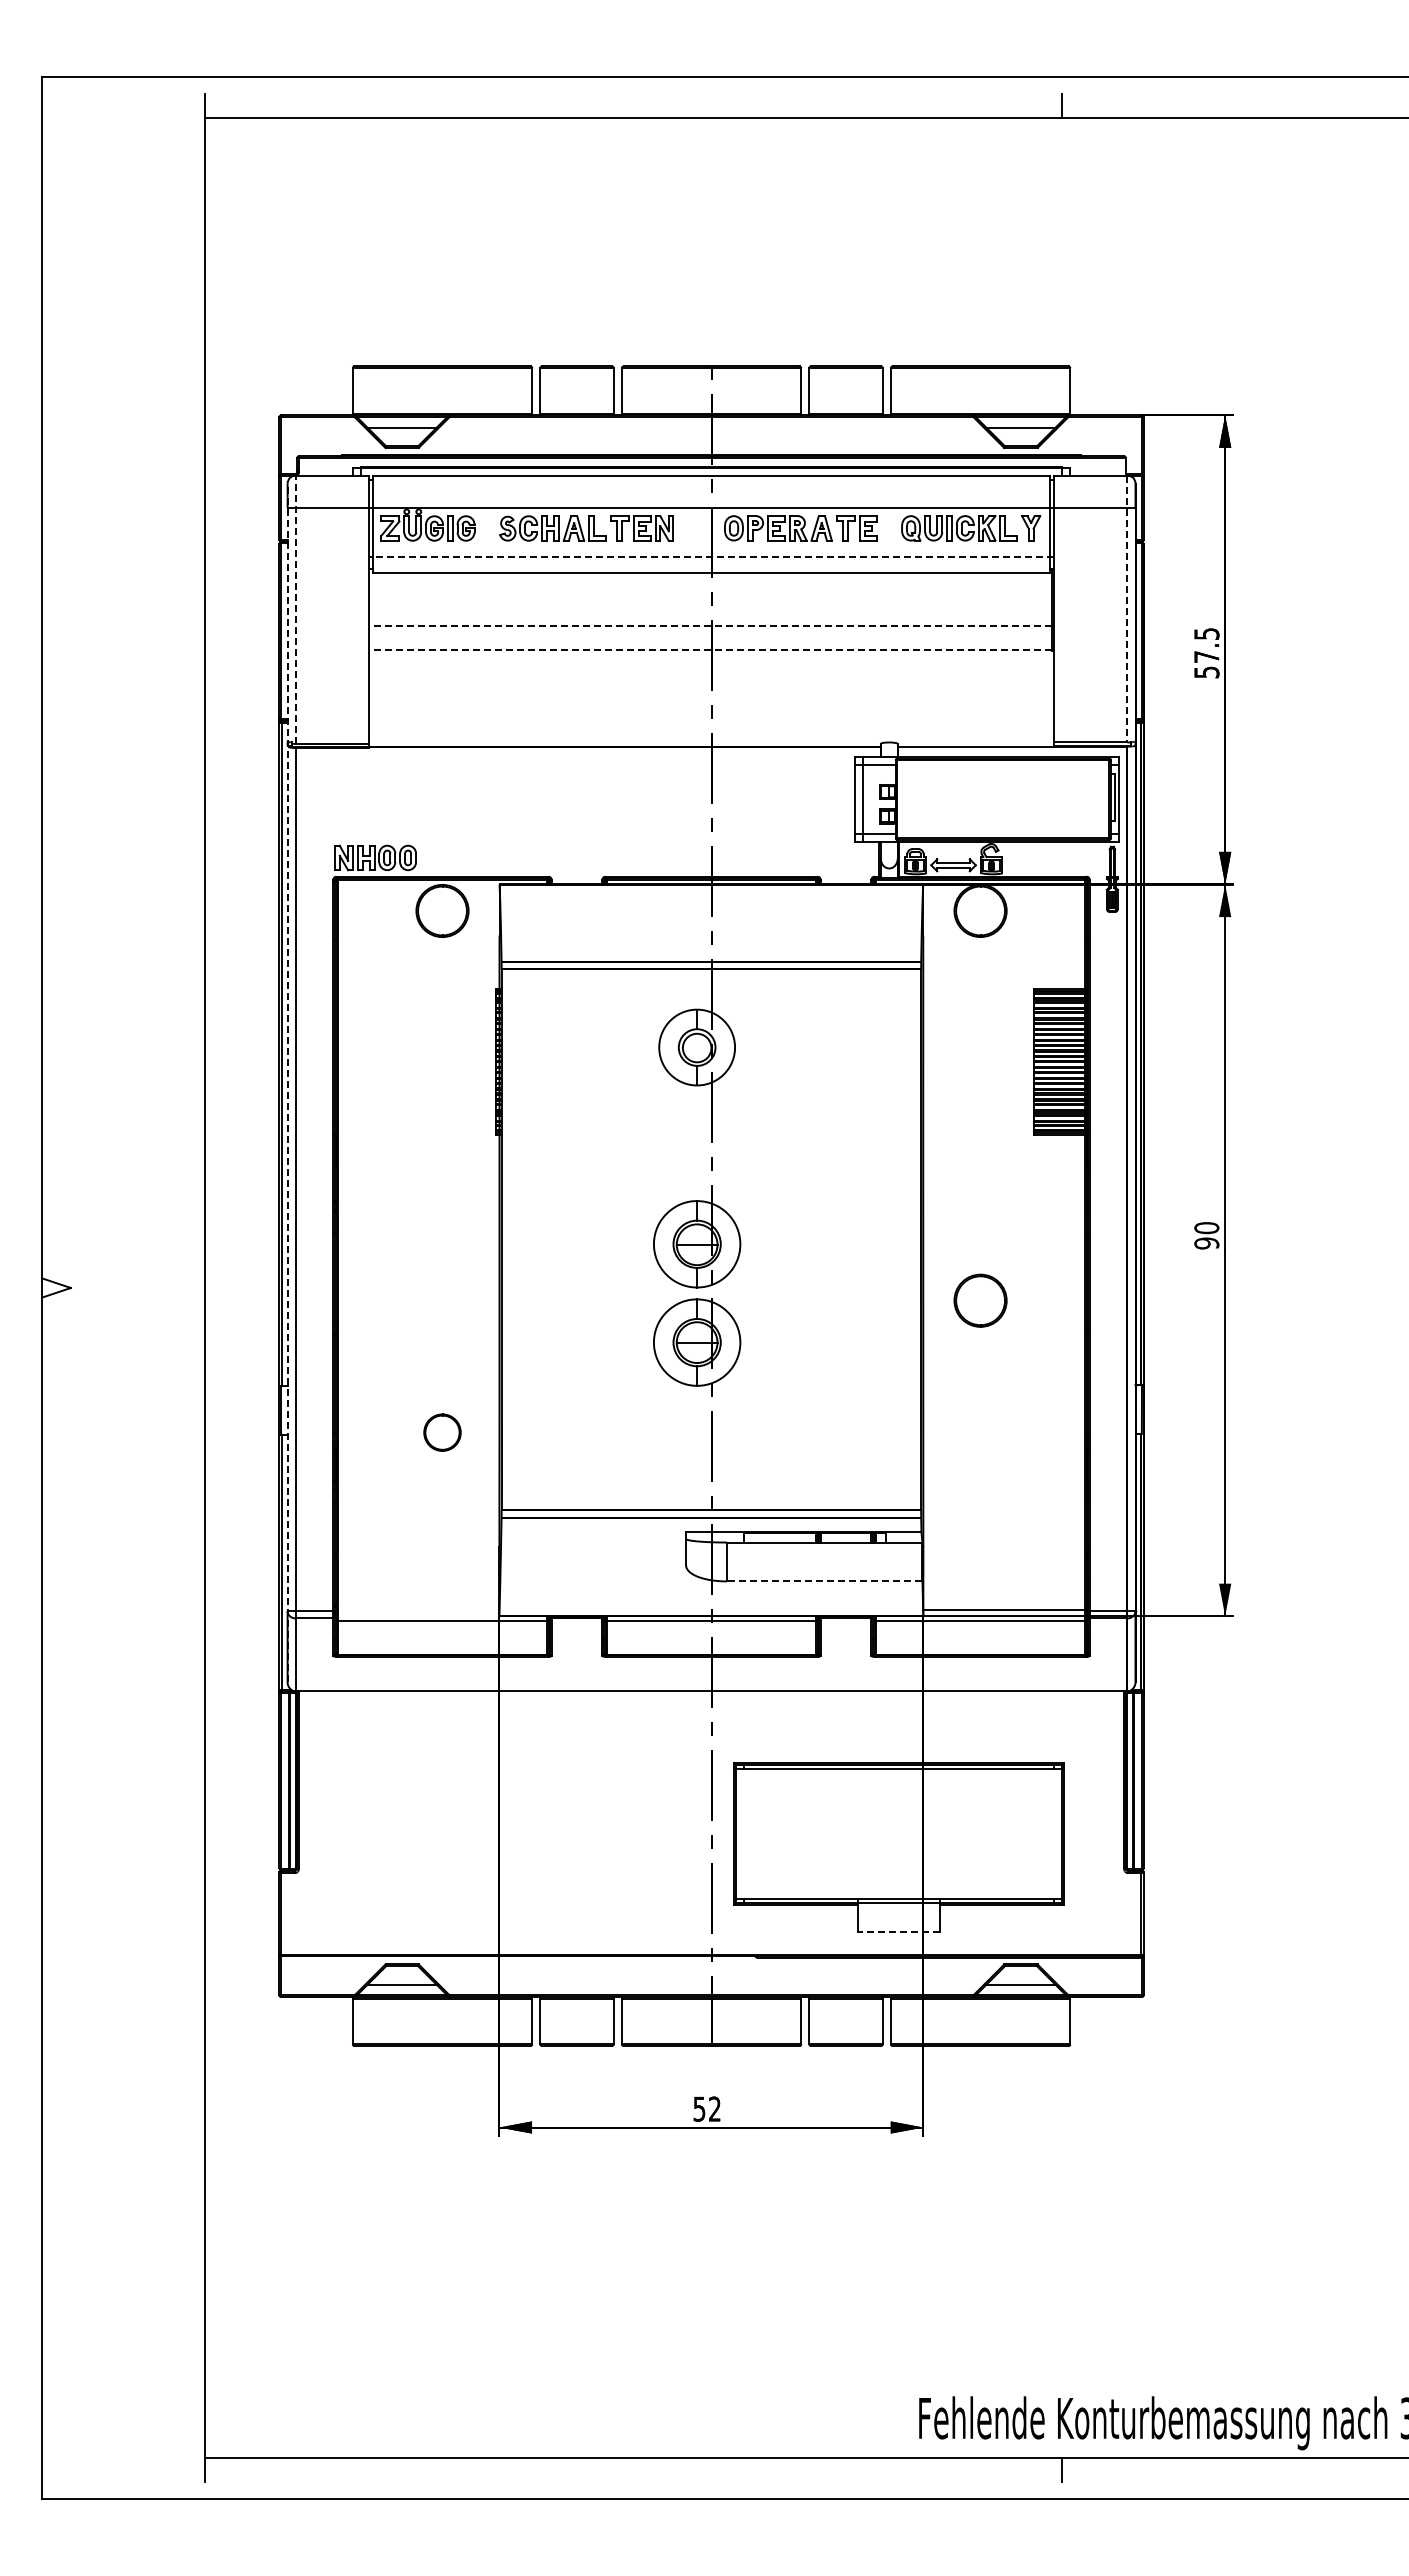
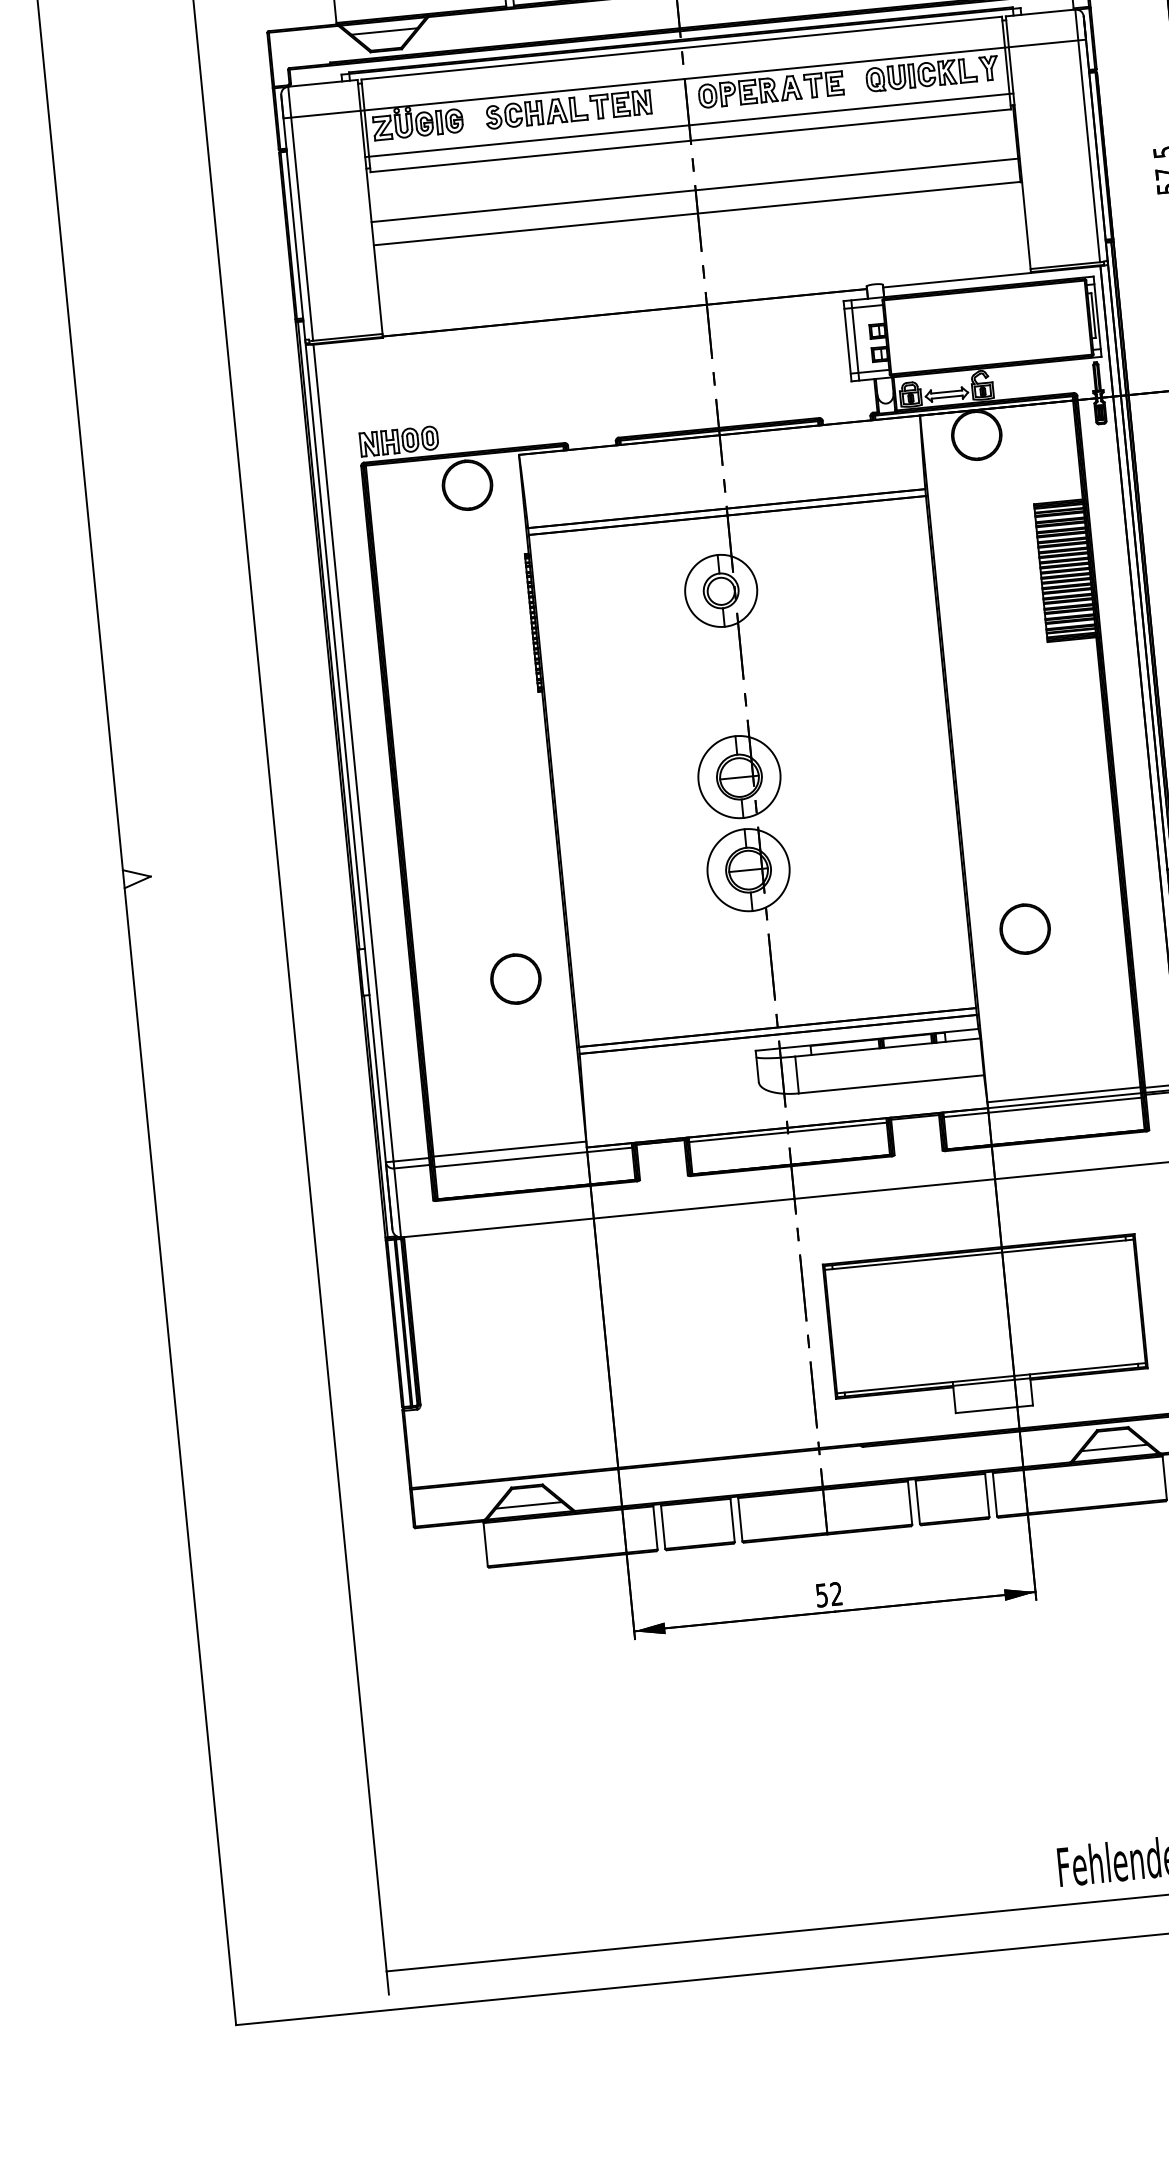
line: (711, 557) -> (689, 125), dashed -> solid
line: (295, 609) -> (300, 213), dashed -> solid
line: (1127, 609) -> (1087, 136), dashed -> solid
line: (710, 625) -> (694, 190), dashed -> solid
line: (710, 650) -> (696, 213), dashed -> solid
line: (287, 1082) -> (336, 661), dashed -> solid
part: (980, 1300) -> (1025, 928), moved
part: (442, 1432) -> (515, 978), size x1.43
line: (824, 1581) -> (891, 1084), dashed -> solid
line: (417, 1610) -> (508, 1149), added
line: (899, 1932) -> (994, 1409), dashed -> solid

